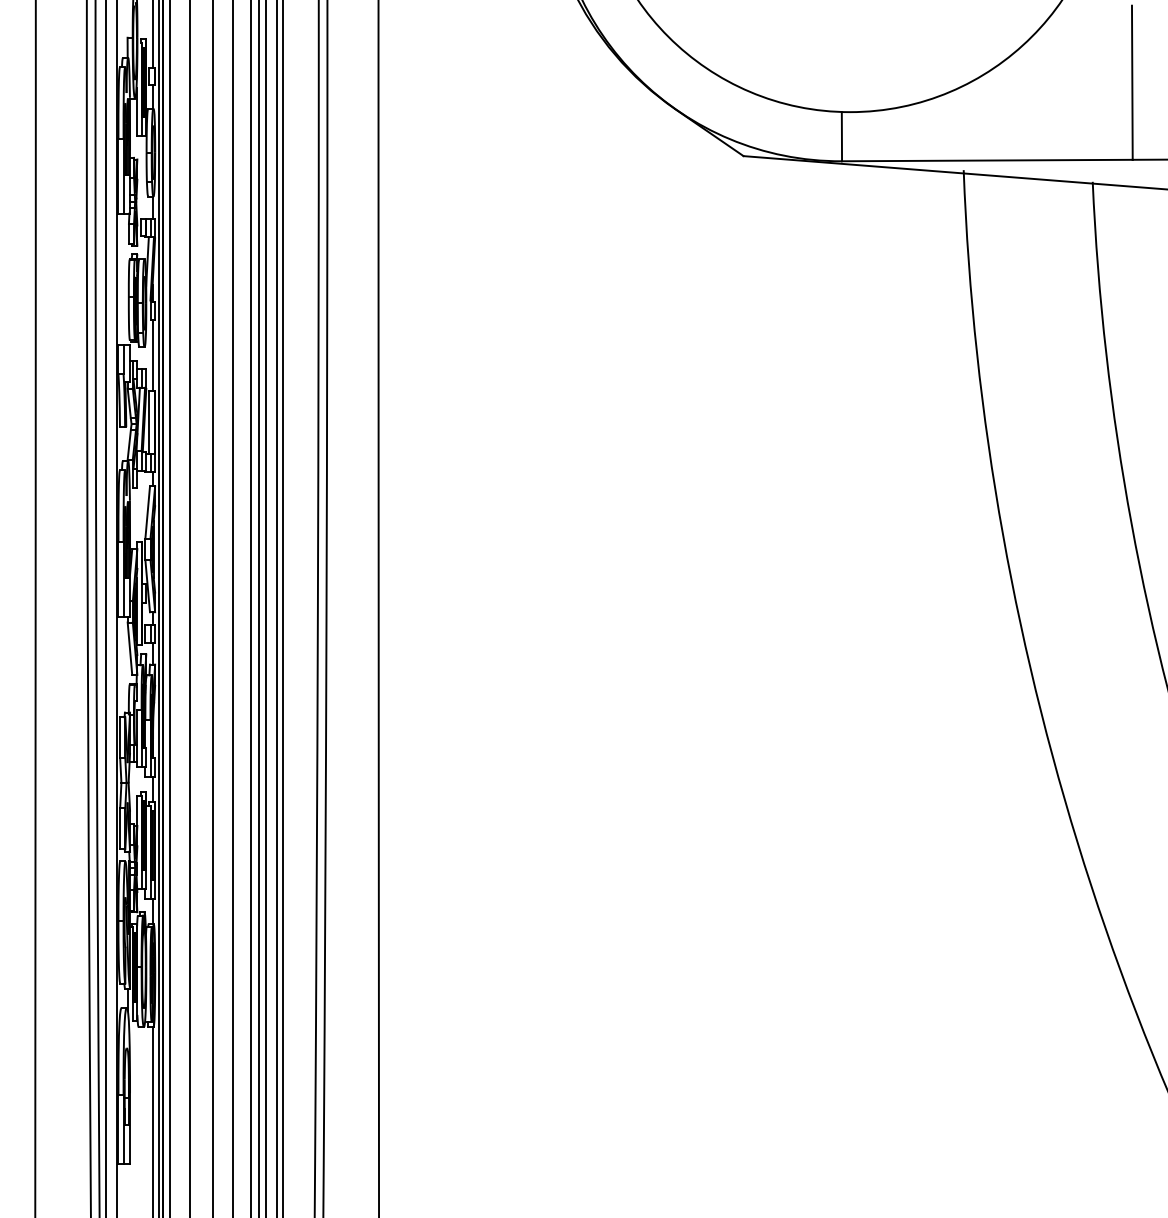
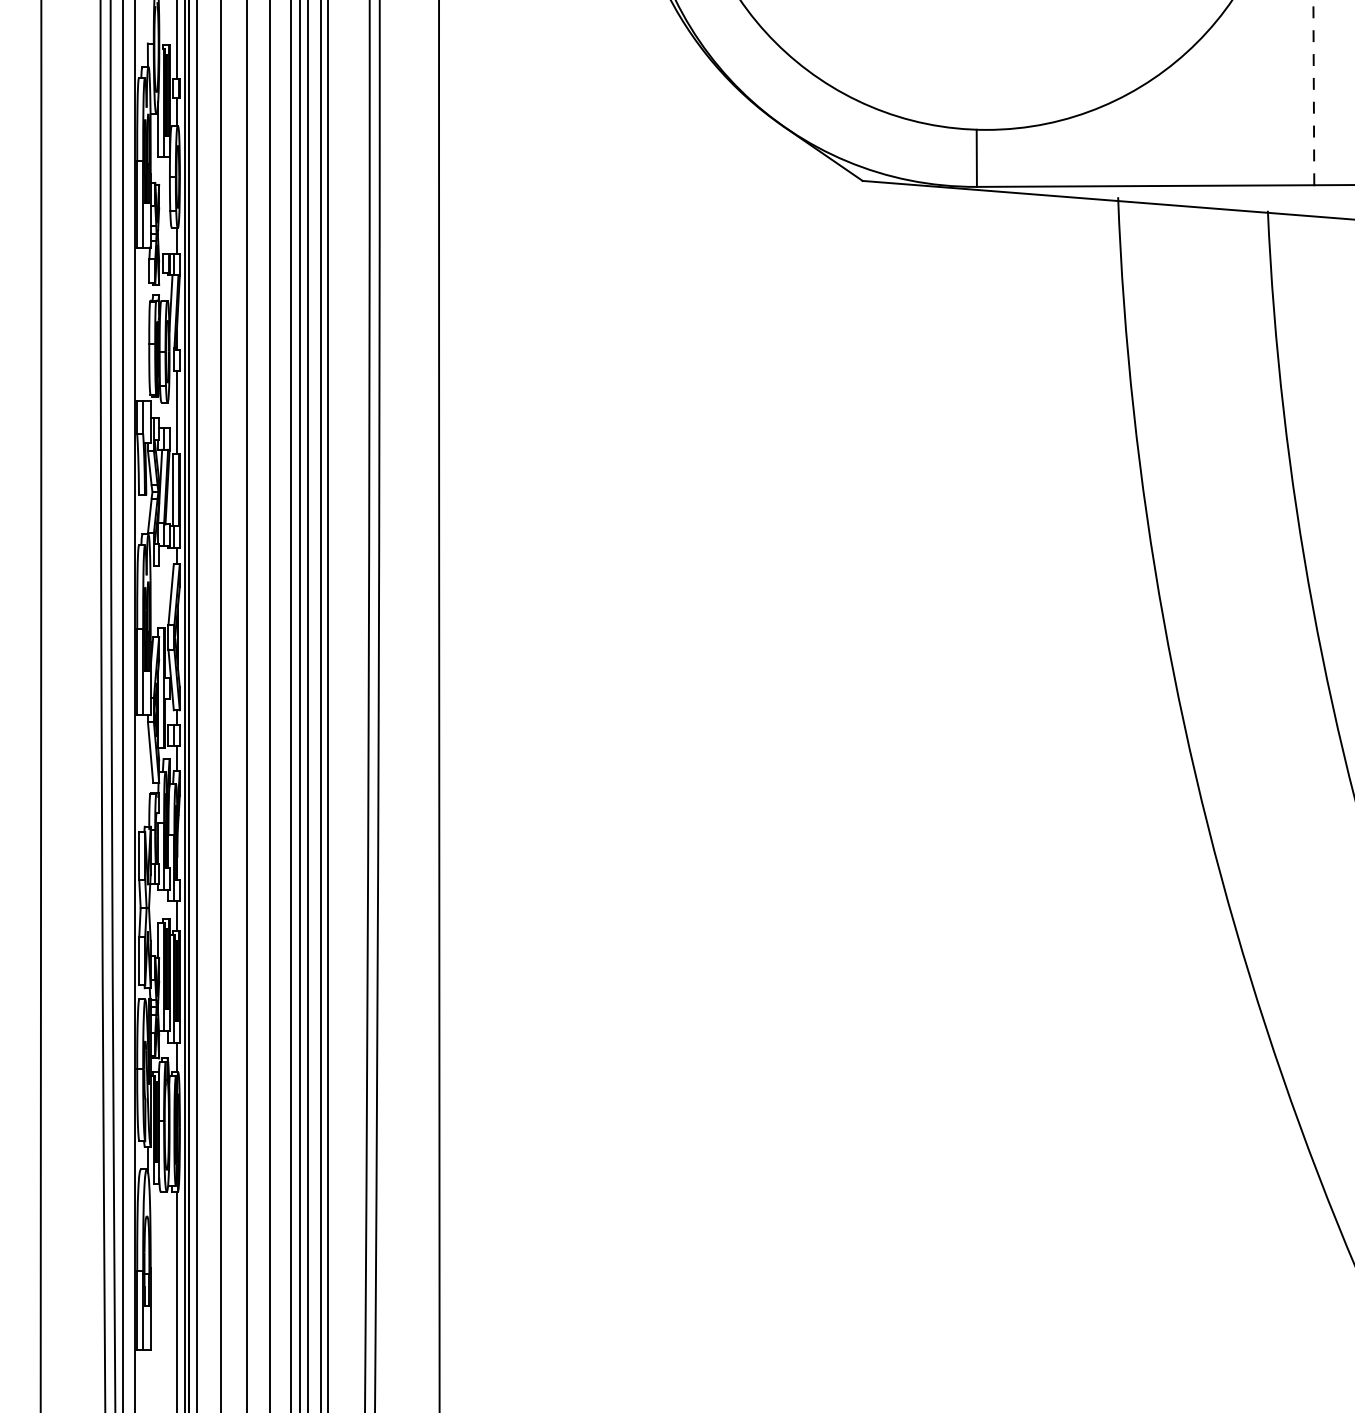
line: (1132, 82) -> (1313, 95), solid -> dashed

